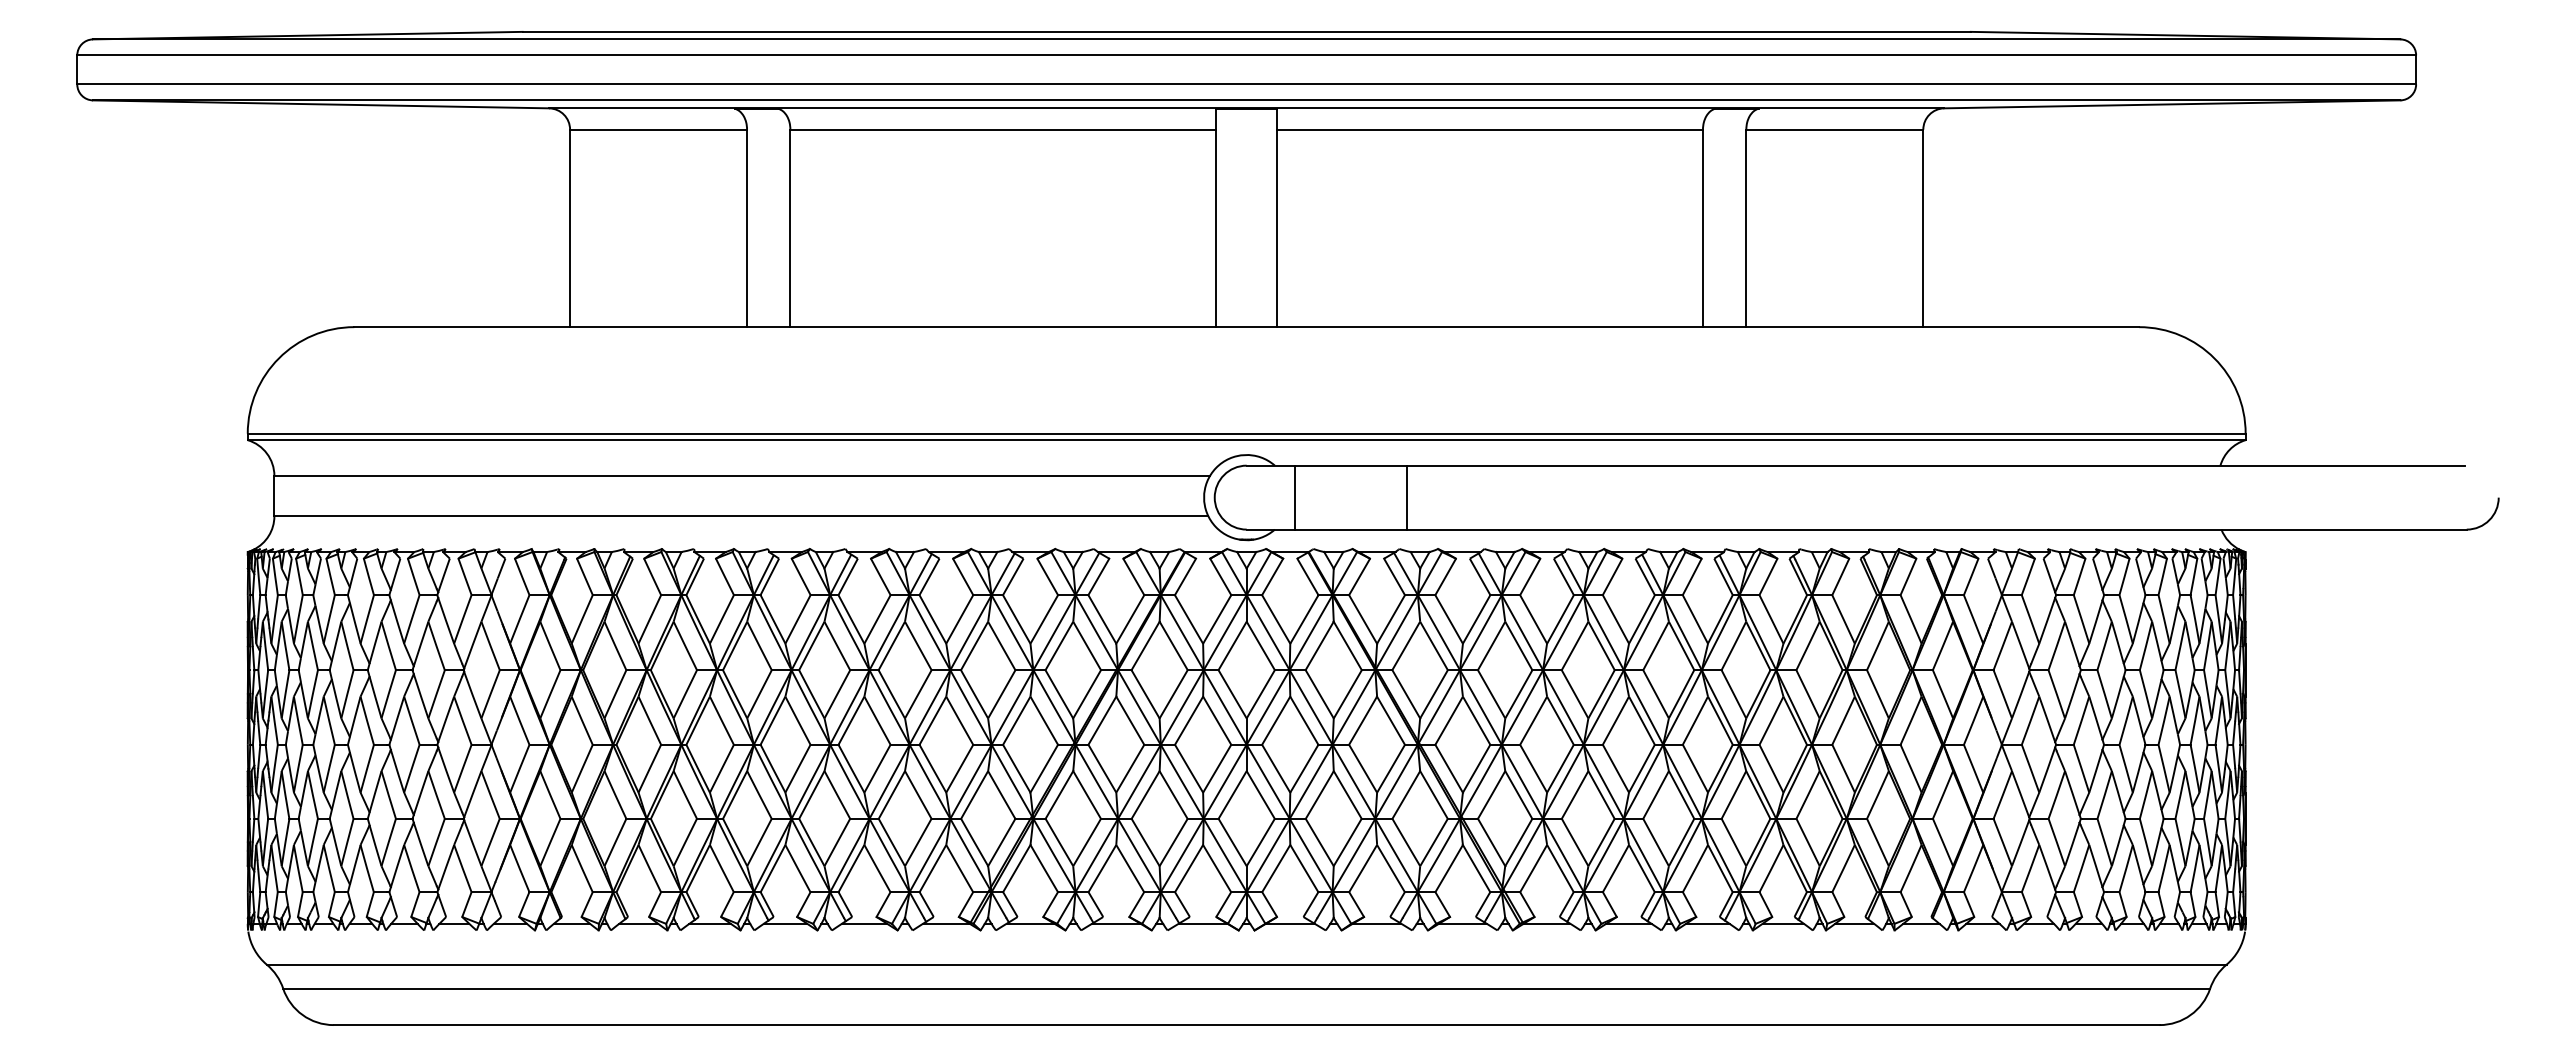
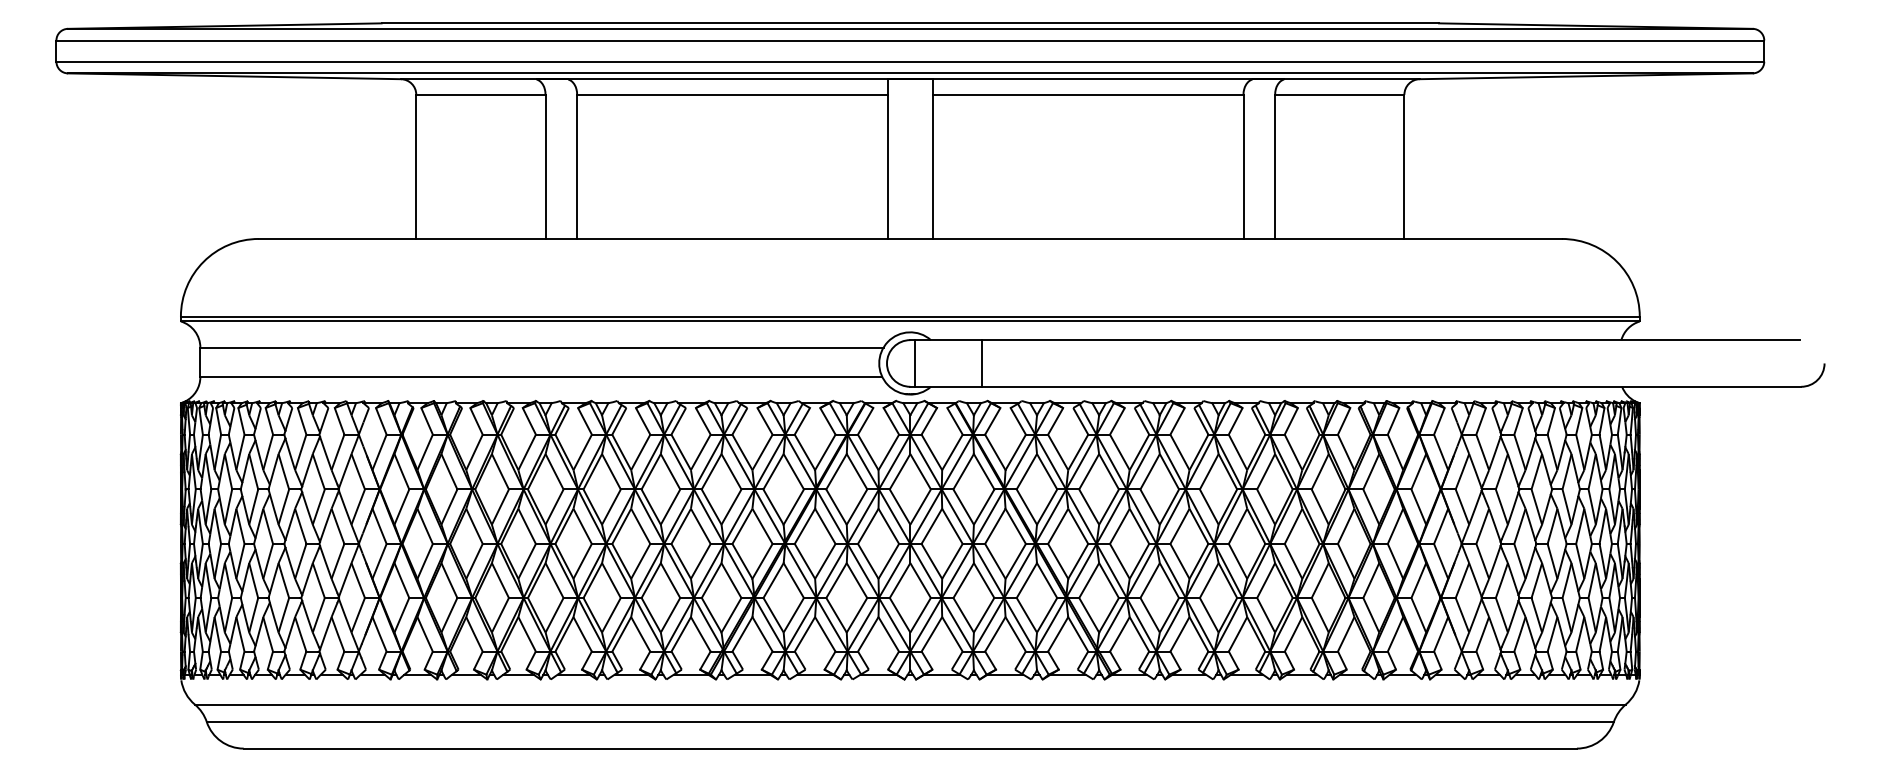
line: (1294, 497) -> (915, 363), moved
line: (1406, 497) -> (981, 363), moved

